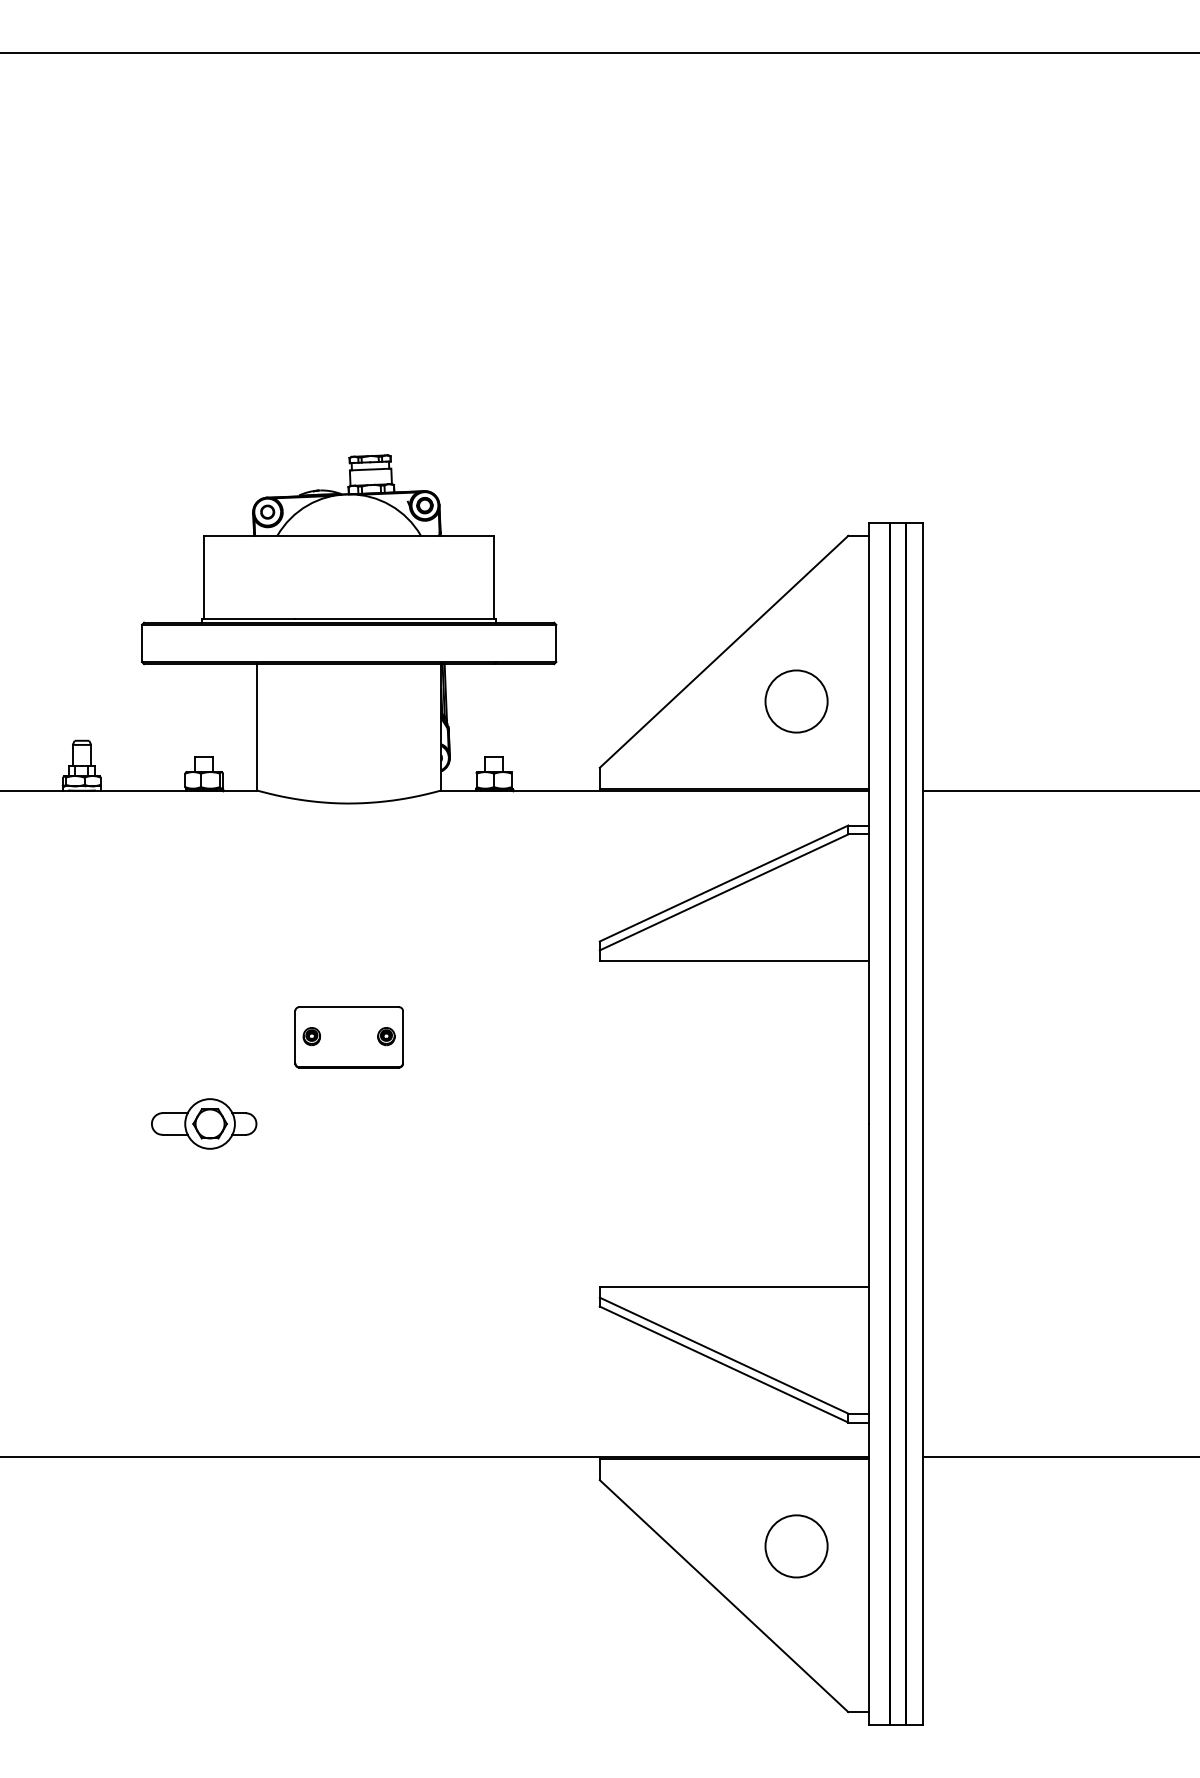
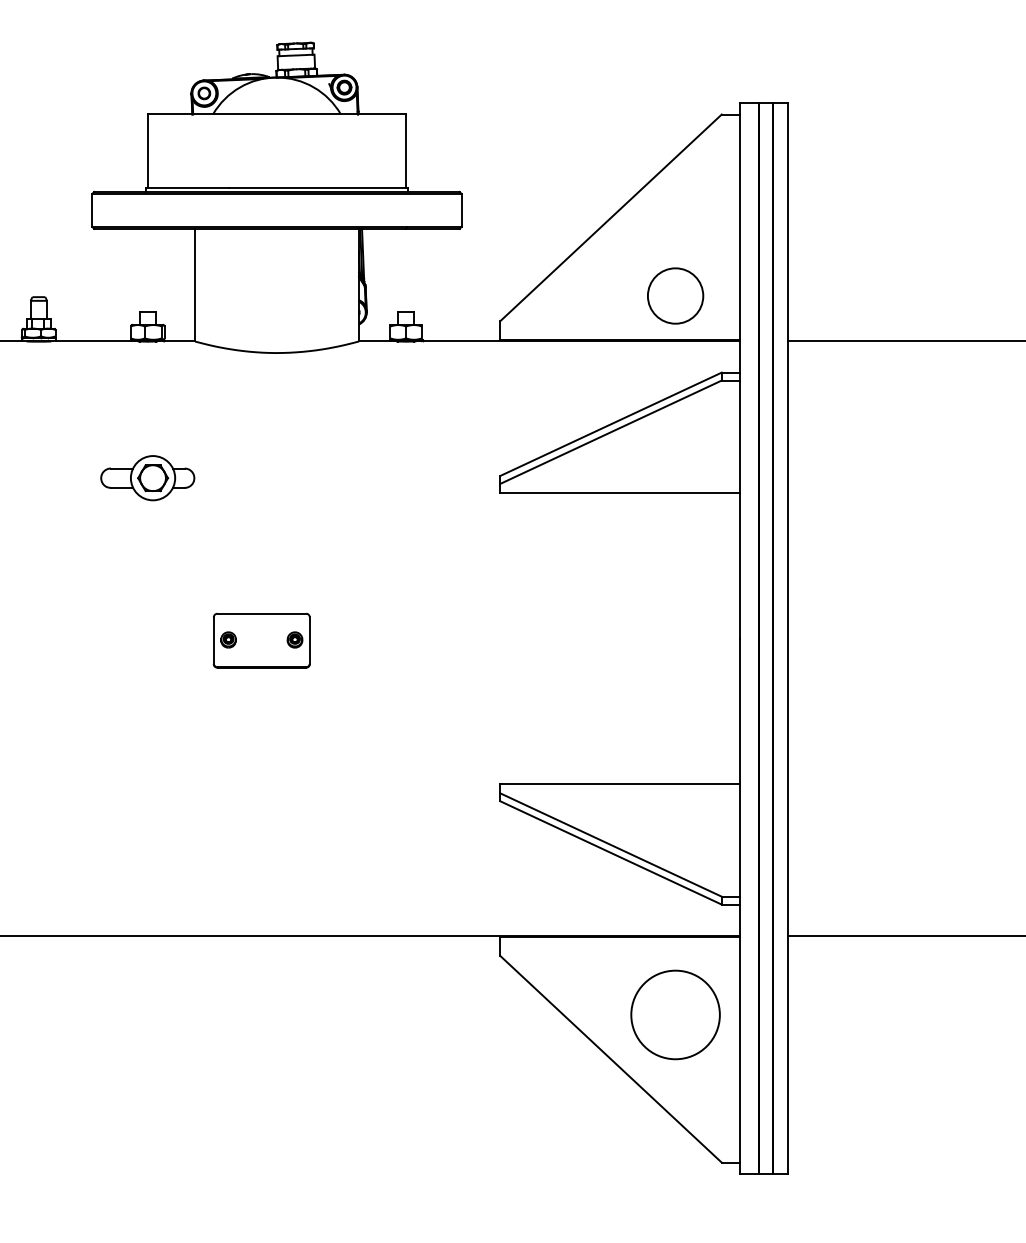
circle: (796, 701) -> (675, 295), moved
part: (348, 1037) -> (261, 640), moved
part: (204, 1123) -> (148, 477), moved
circle: (796, 1546) -> (675, 1015), size x1.6

